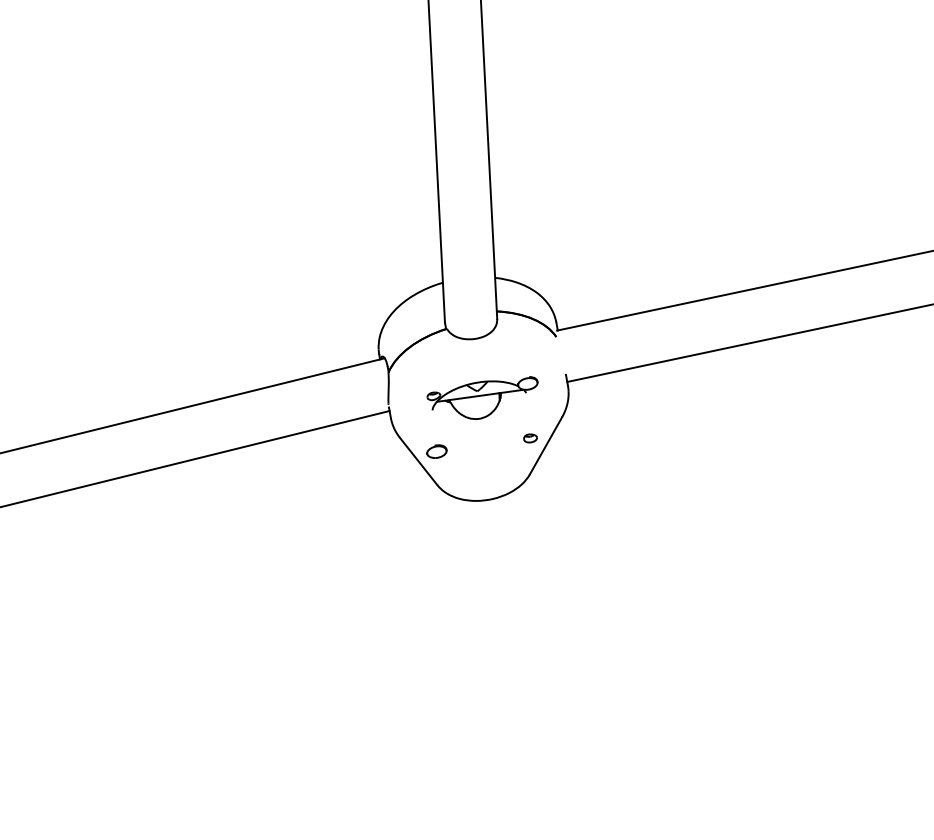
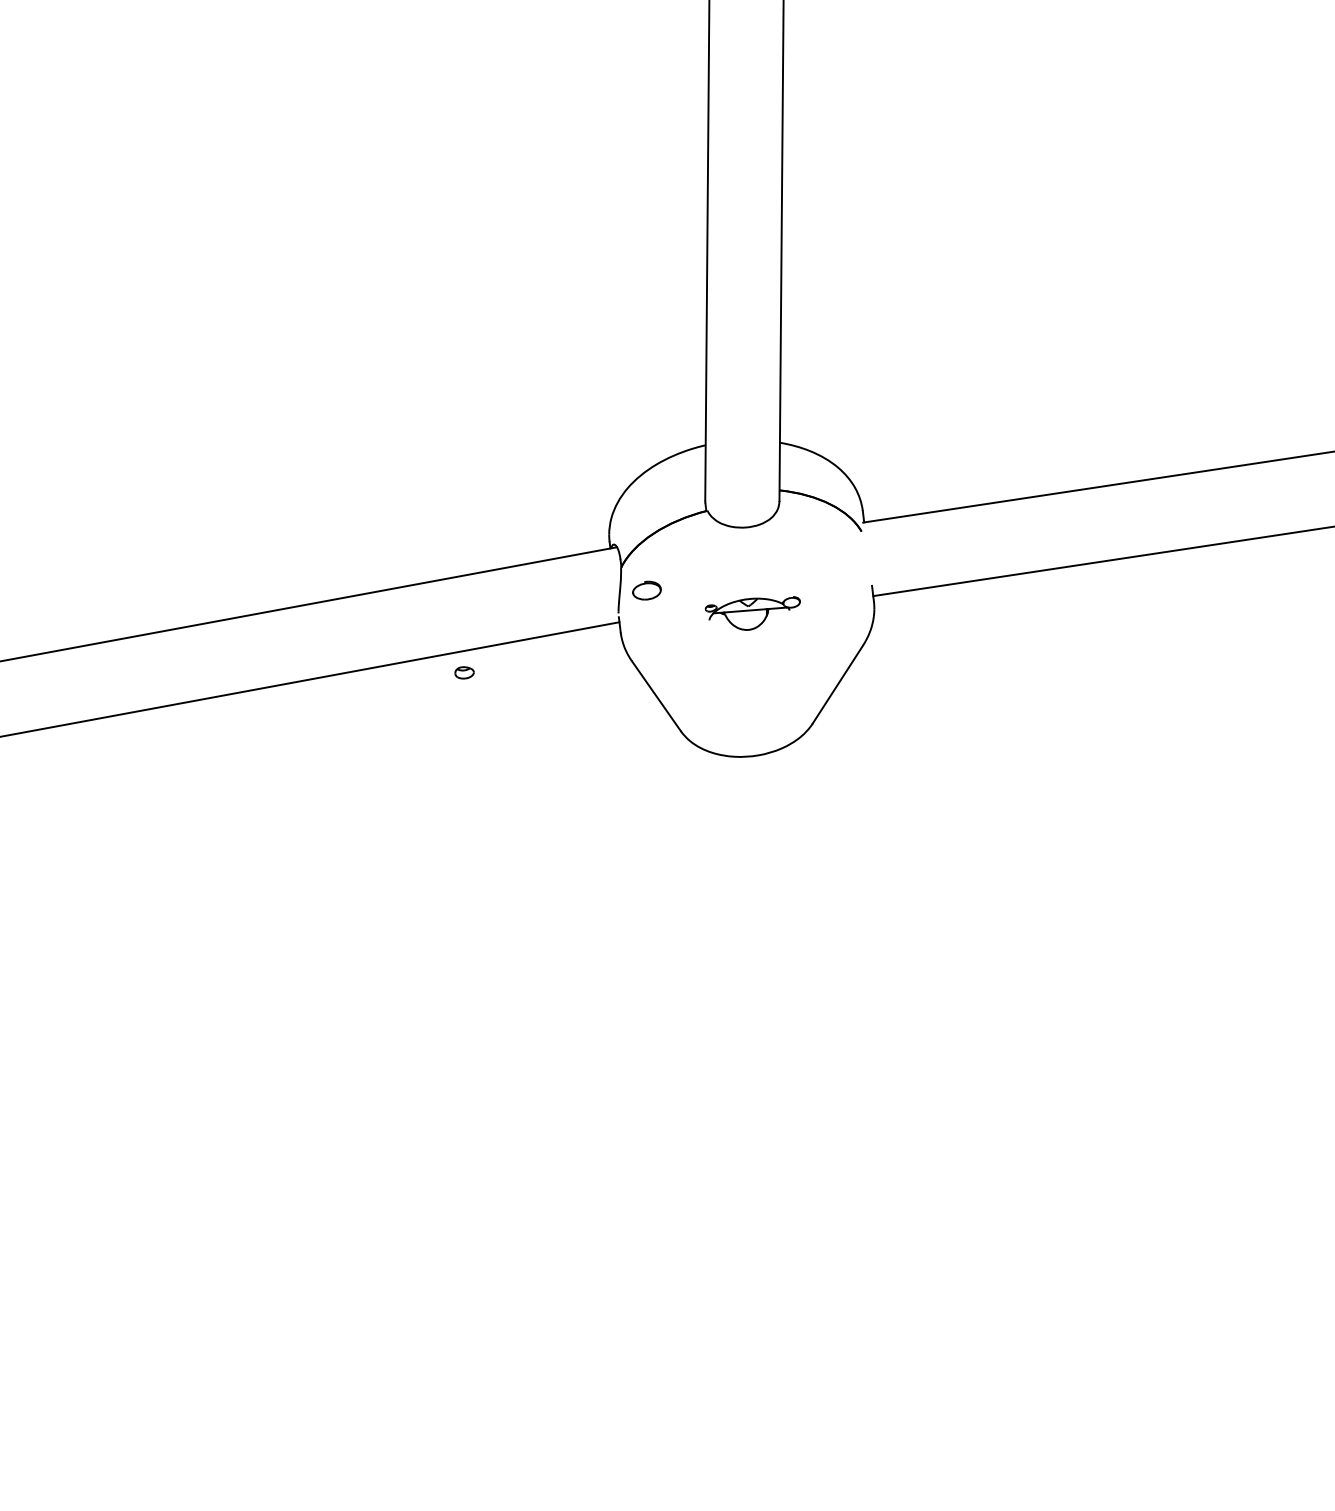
part: (482, 399) -> (752, 613), size x0.6
part: (530, 438) -> (464, 672), moved
part: (436, 451) -> (646, 590), moved

